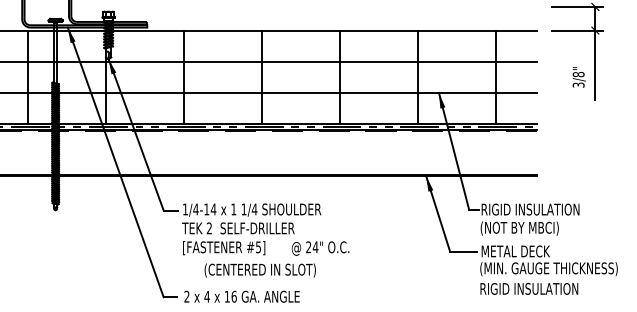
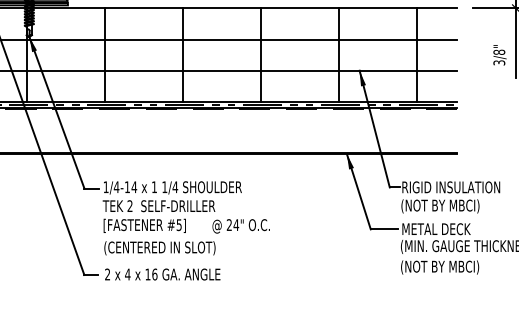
text: (259, 270) -> (159, 248), moved
text: (529, 289) -> (450, 267), RIGID INSULATION -> (NOT BY MBCI)

